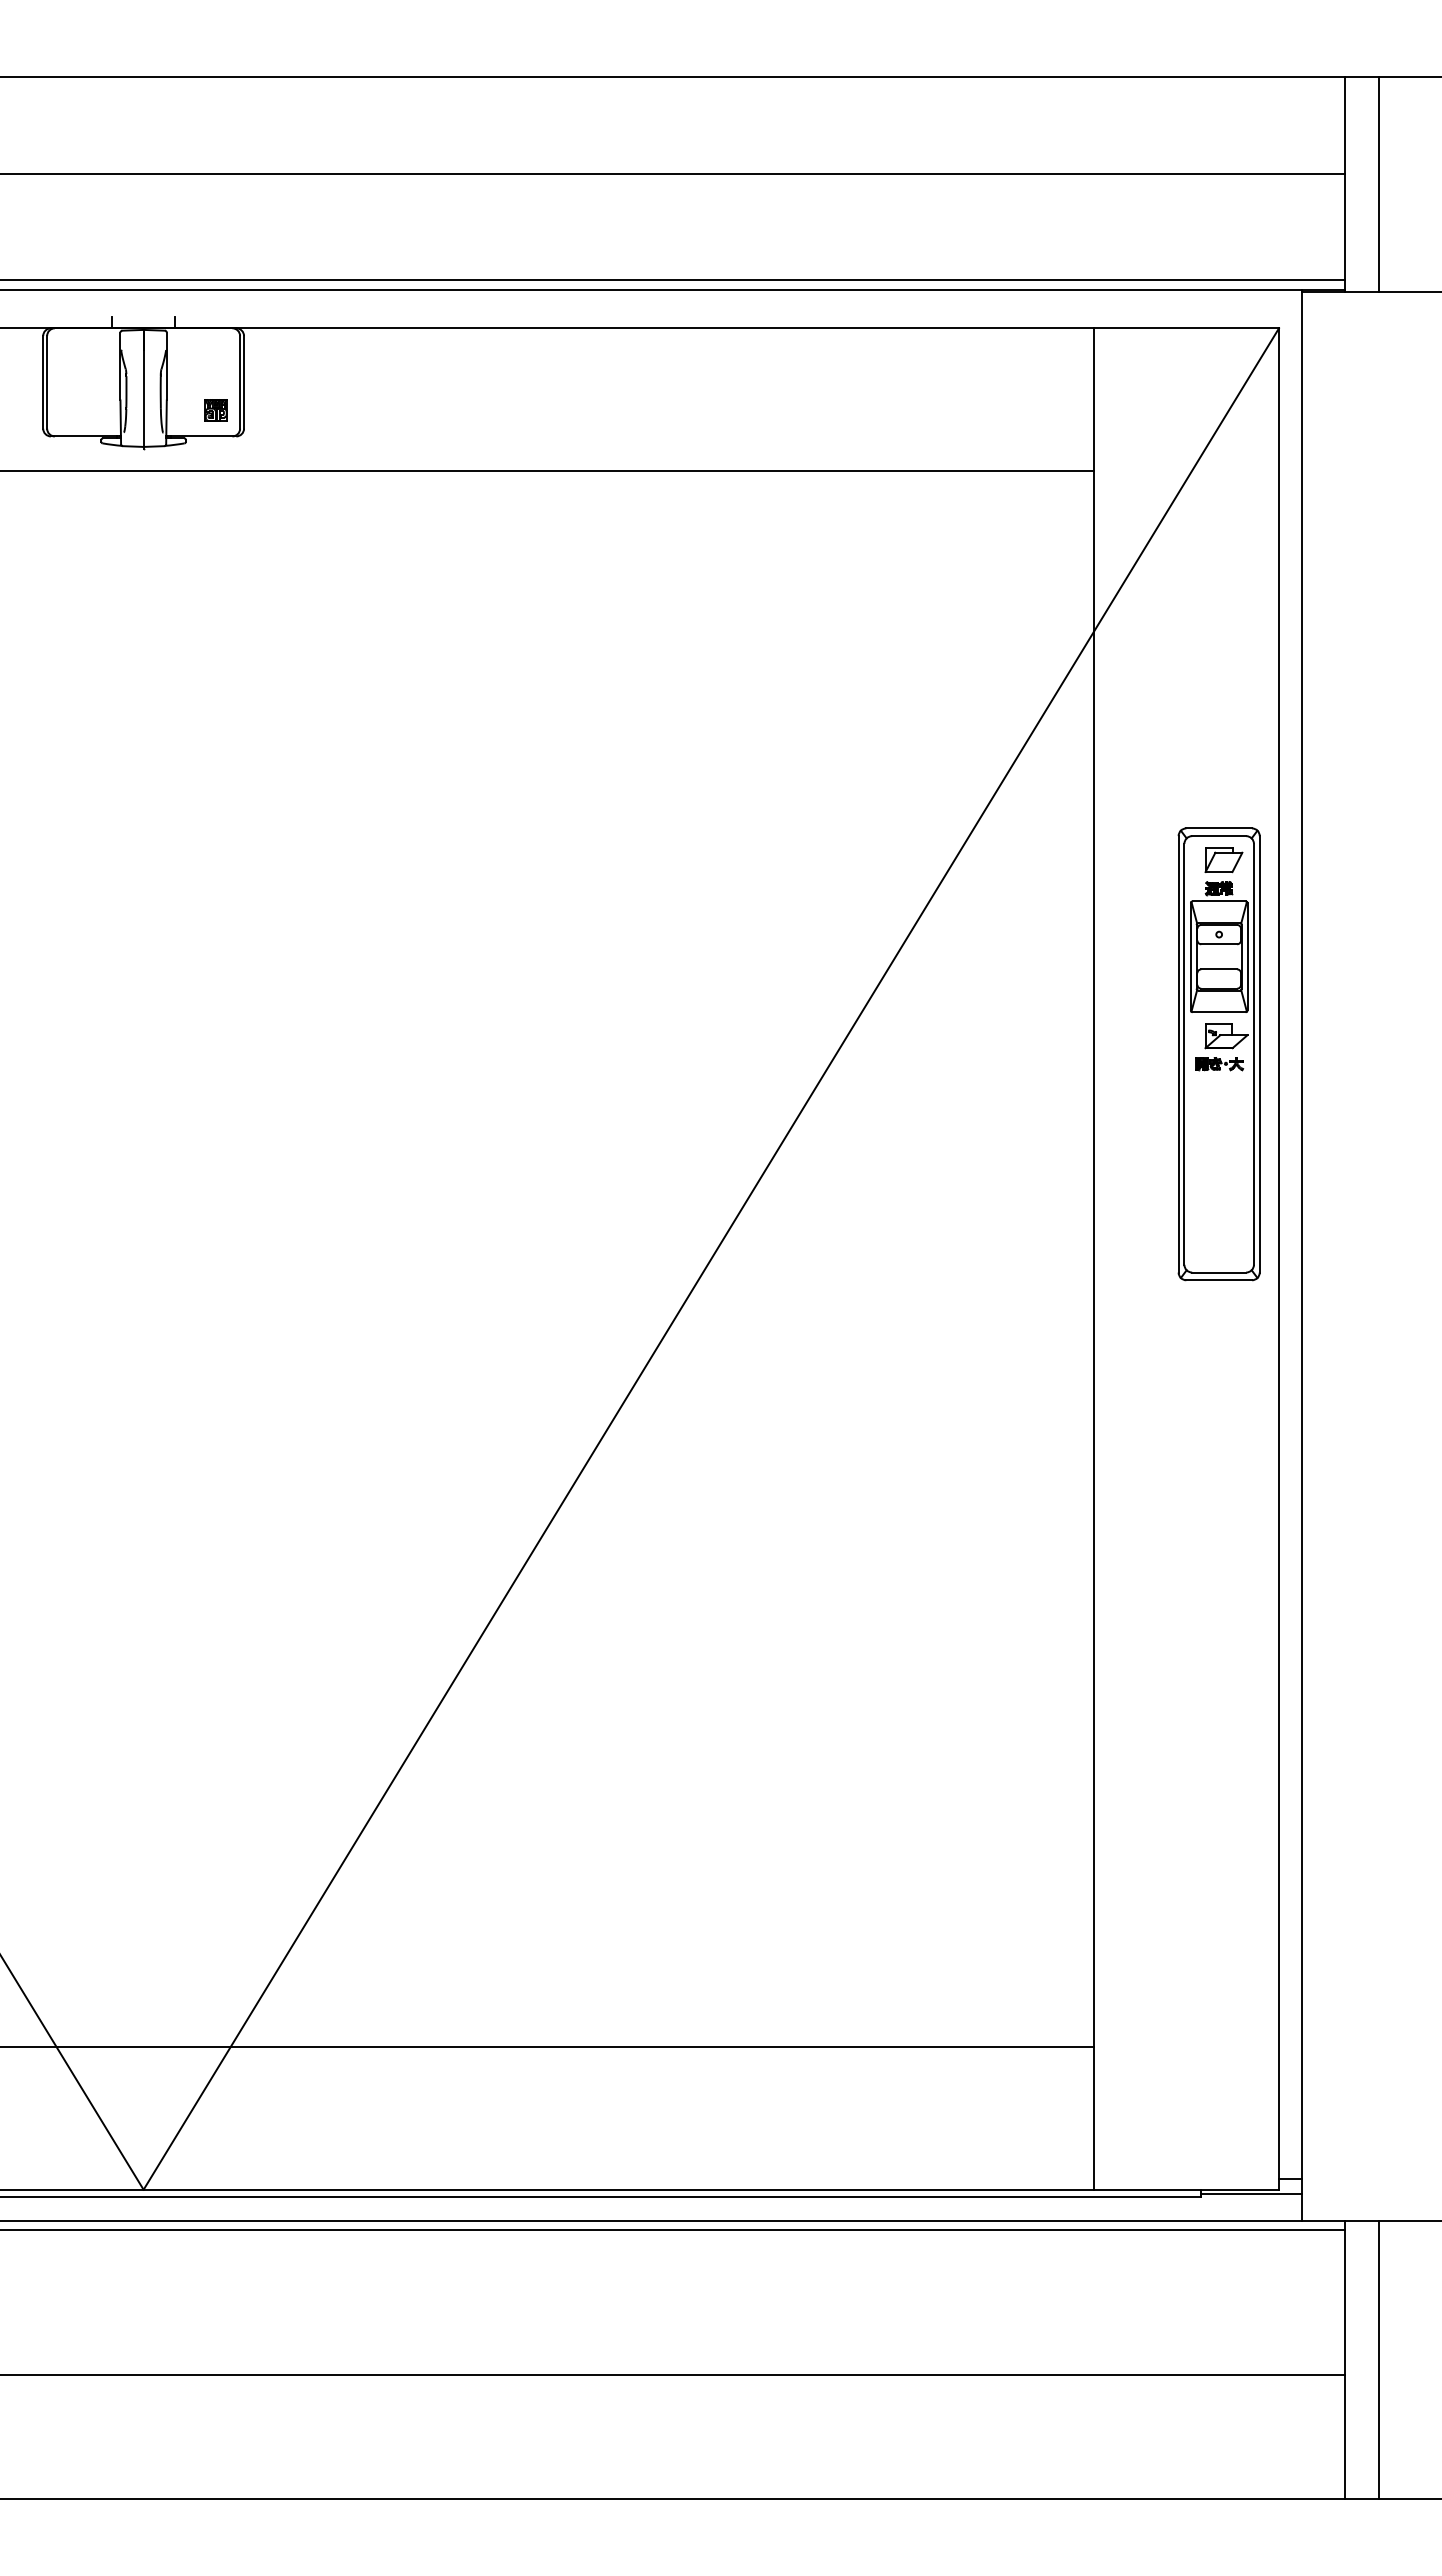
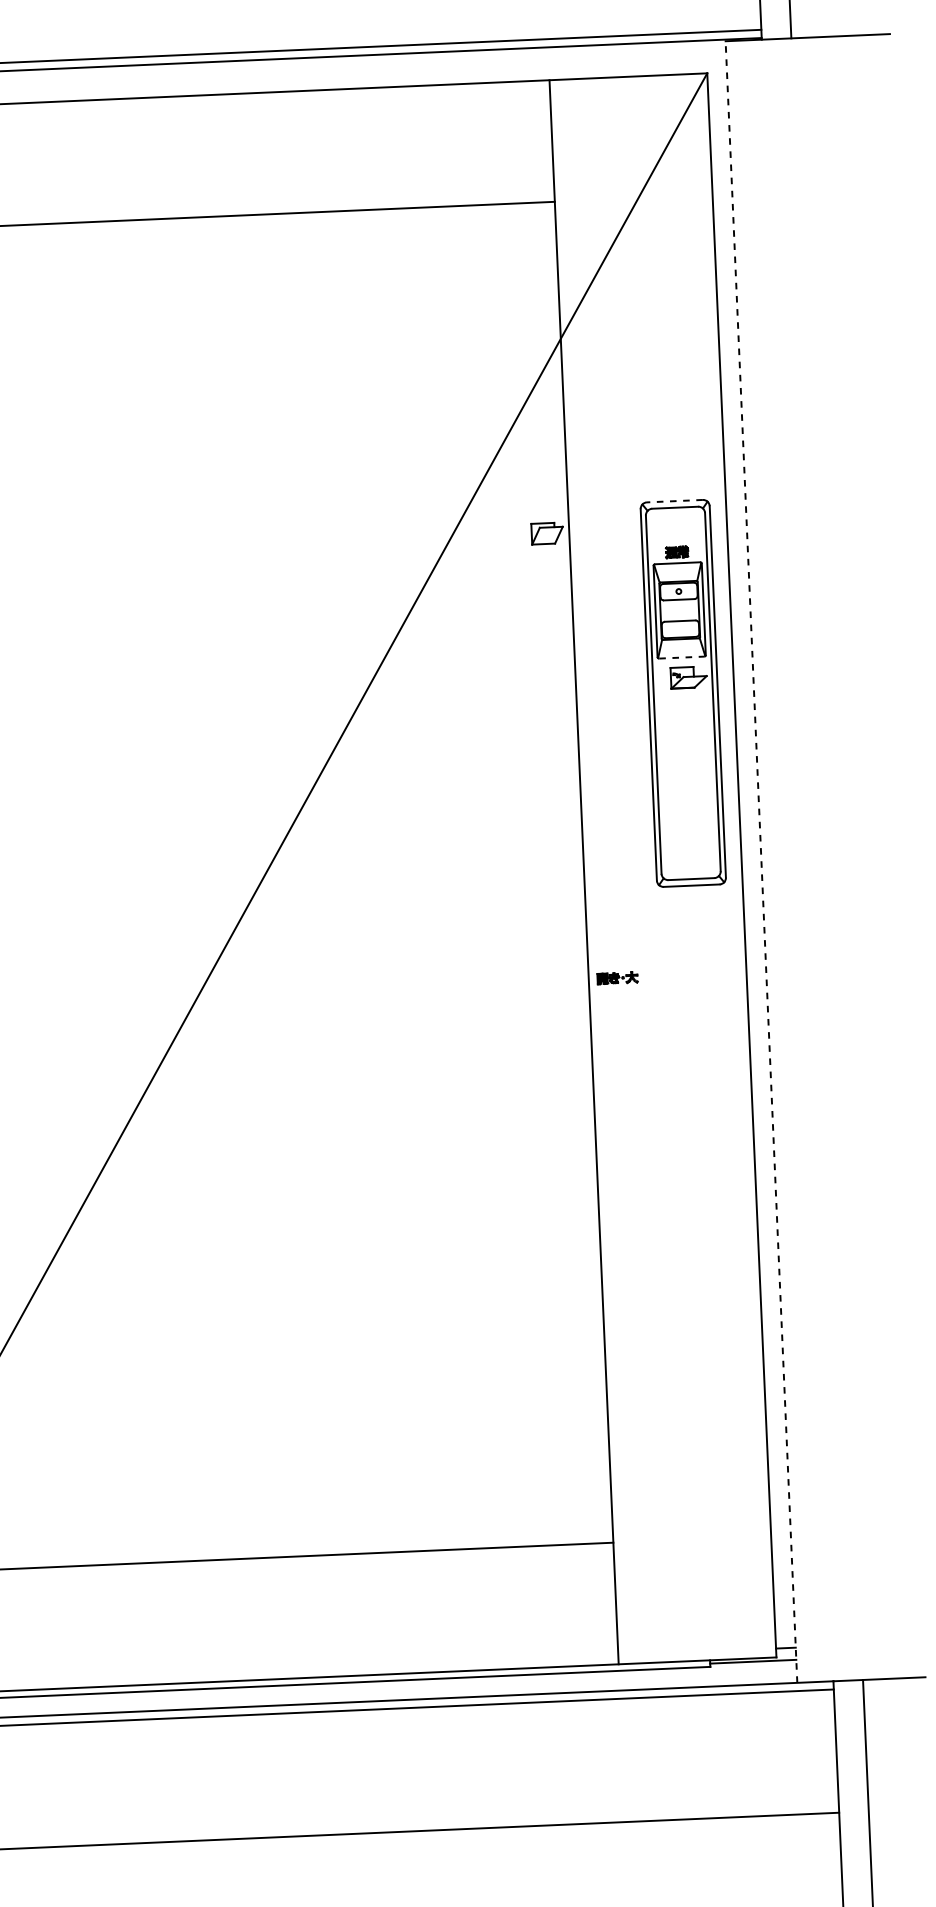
line: (1219, 828) -> (675, 501), solid -> dashed
part: (1223, 860) -> (547, 534), moved
line: (1219, 1012) -> (682, 657), solid -> dashed
part: (1219, 1064) -> (617, 978), moved
line: (1302, 1254) -> (761, 860), solid -> dashed

